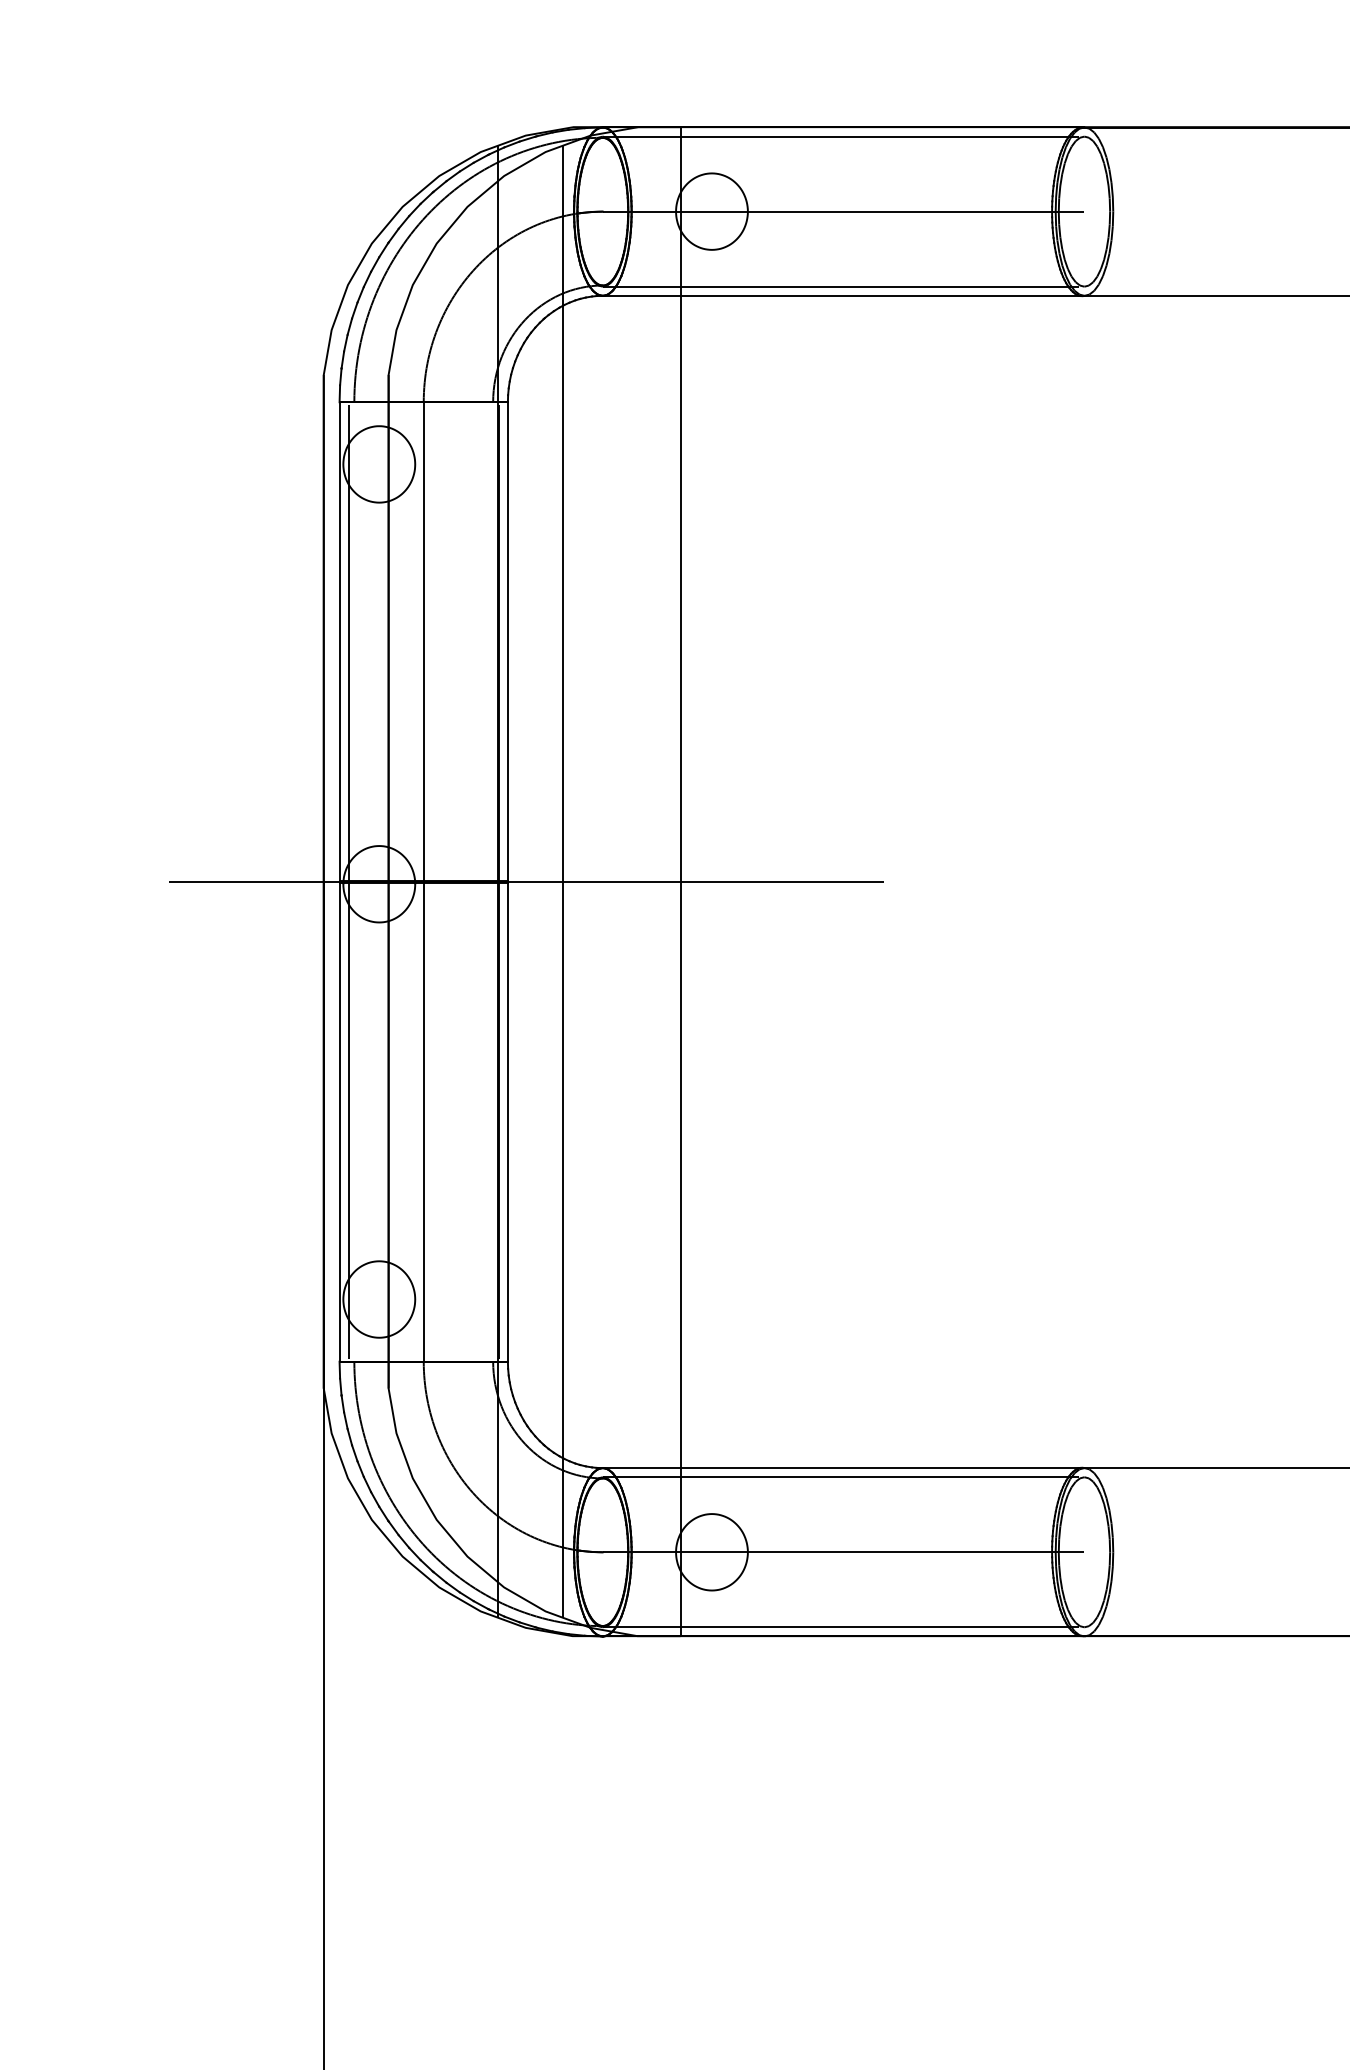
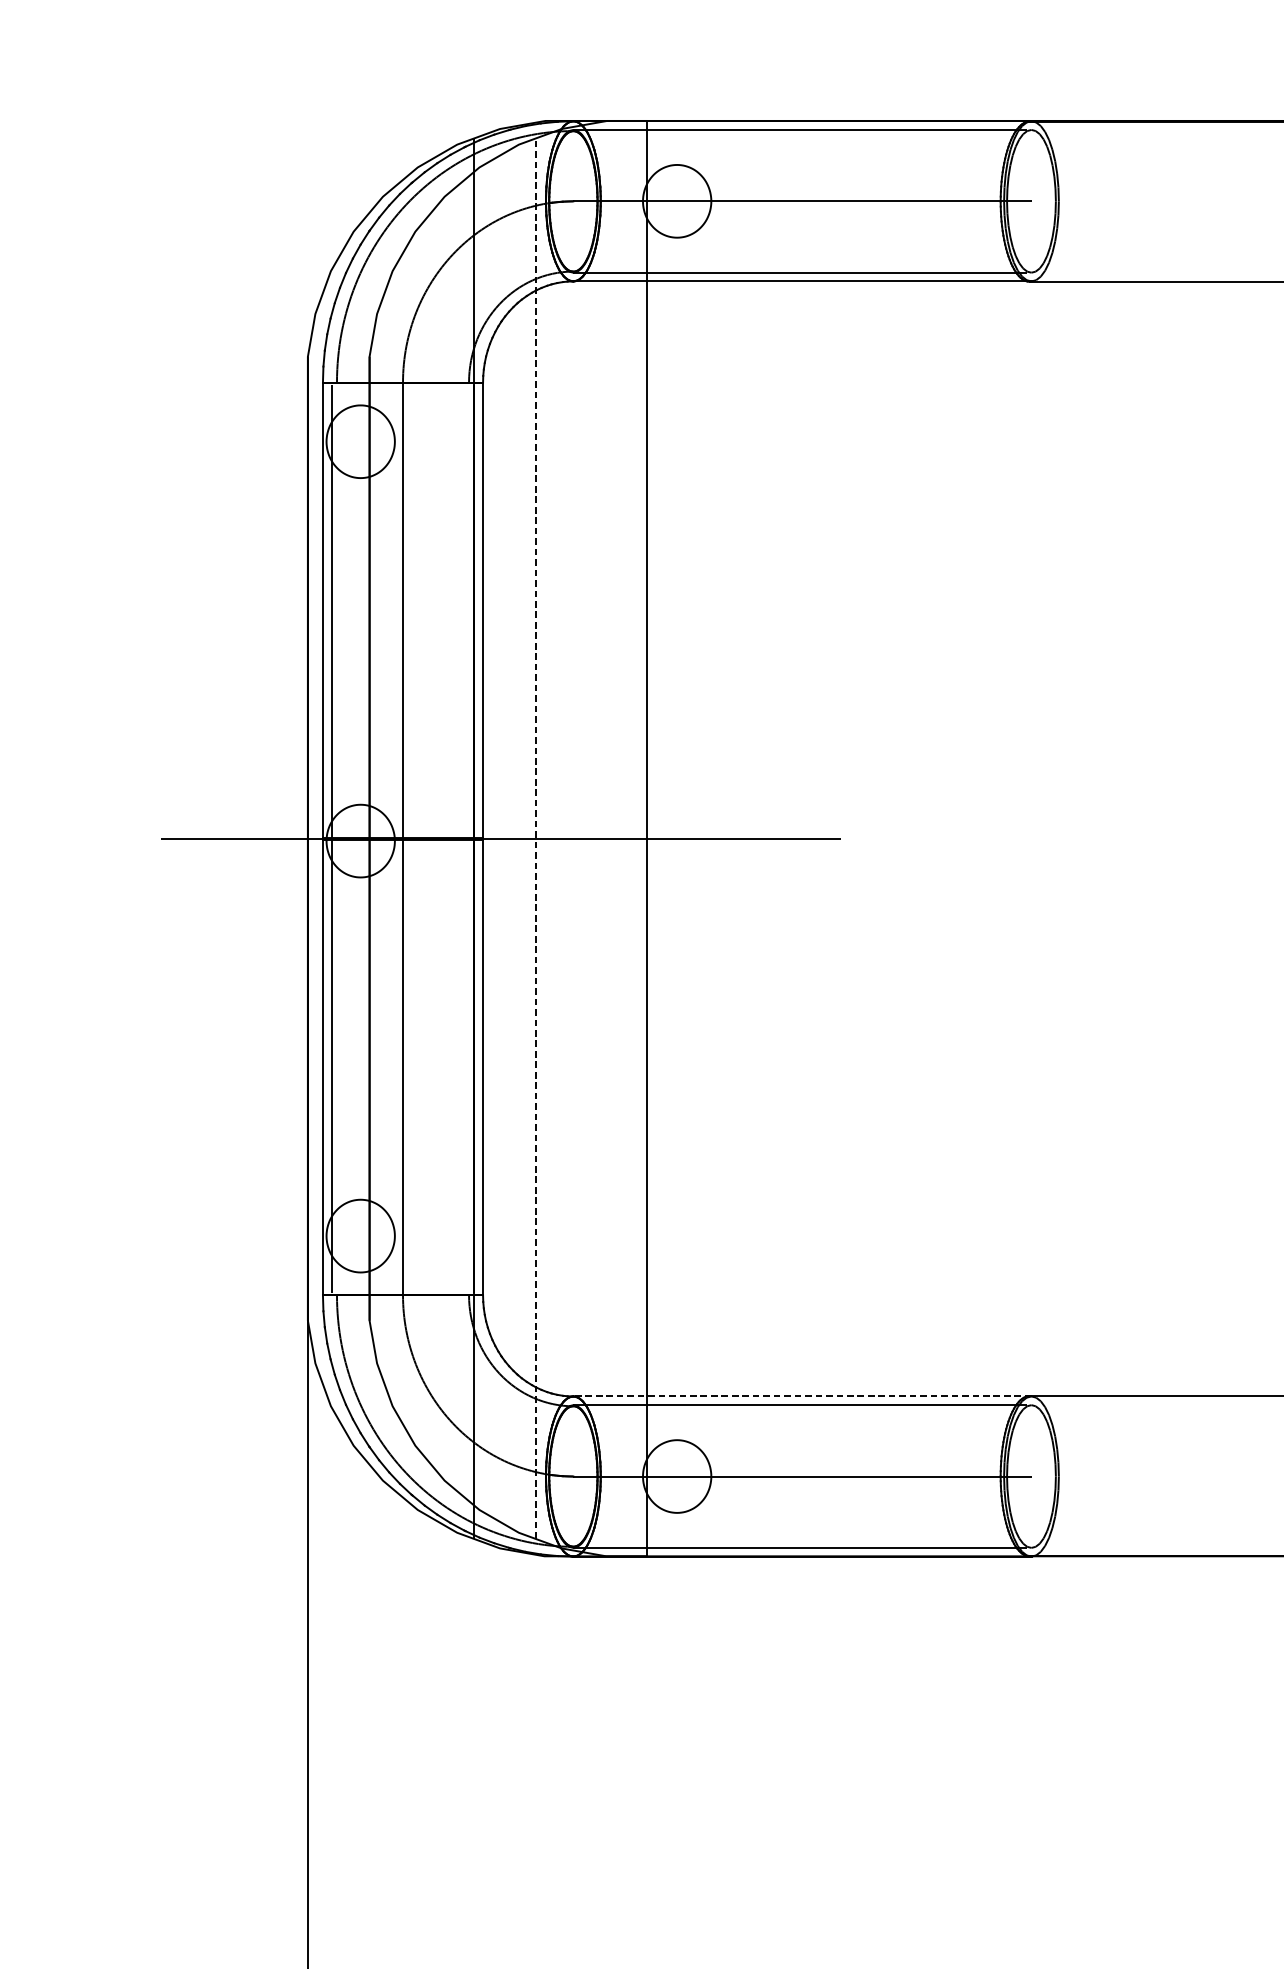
line: (563, 881) -> (535, 838), solid -> dashed
line: (843, 1468) -> (802, 1396), solid -> dashed

